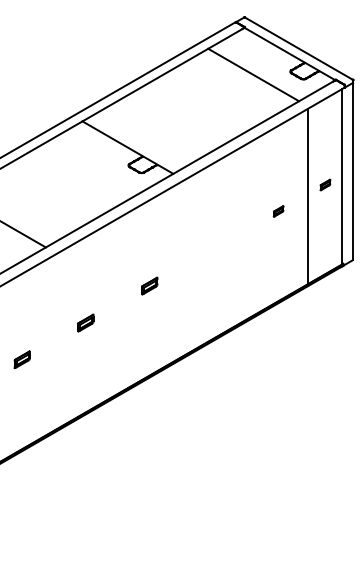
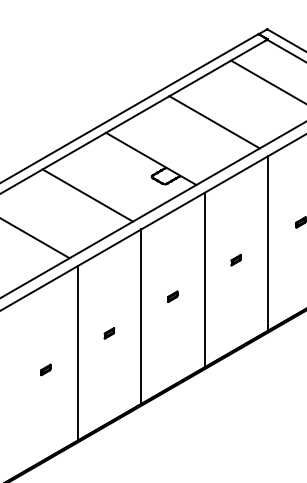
line: (191, 110) -> (214, 122), added
line: (63, 184) -> (87, 195), added
line: (245, 232) -> (268, 243), added
part: (213, 249) -> (236, 260), added
line: (181, 268) -> (204, 279), added
part: (149, 286) -> (172, 297), size x0.62
line: (117, 305) -> (140, 315), added
part: (85, 322) -> (109, 332), size x0.62
line: (54, 342) -> (78, 352), added
part: (21, 359) -> (45, 369), size x0.62

